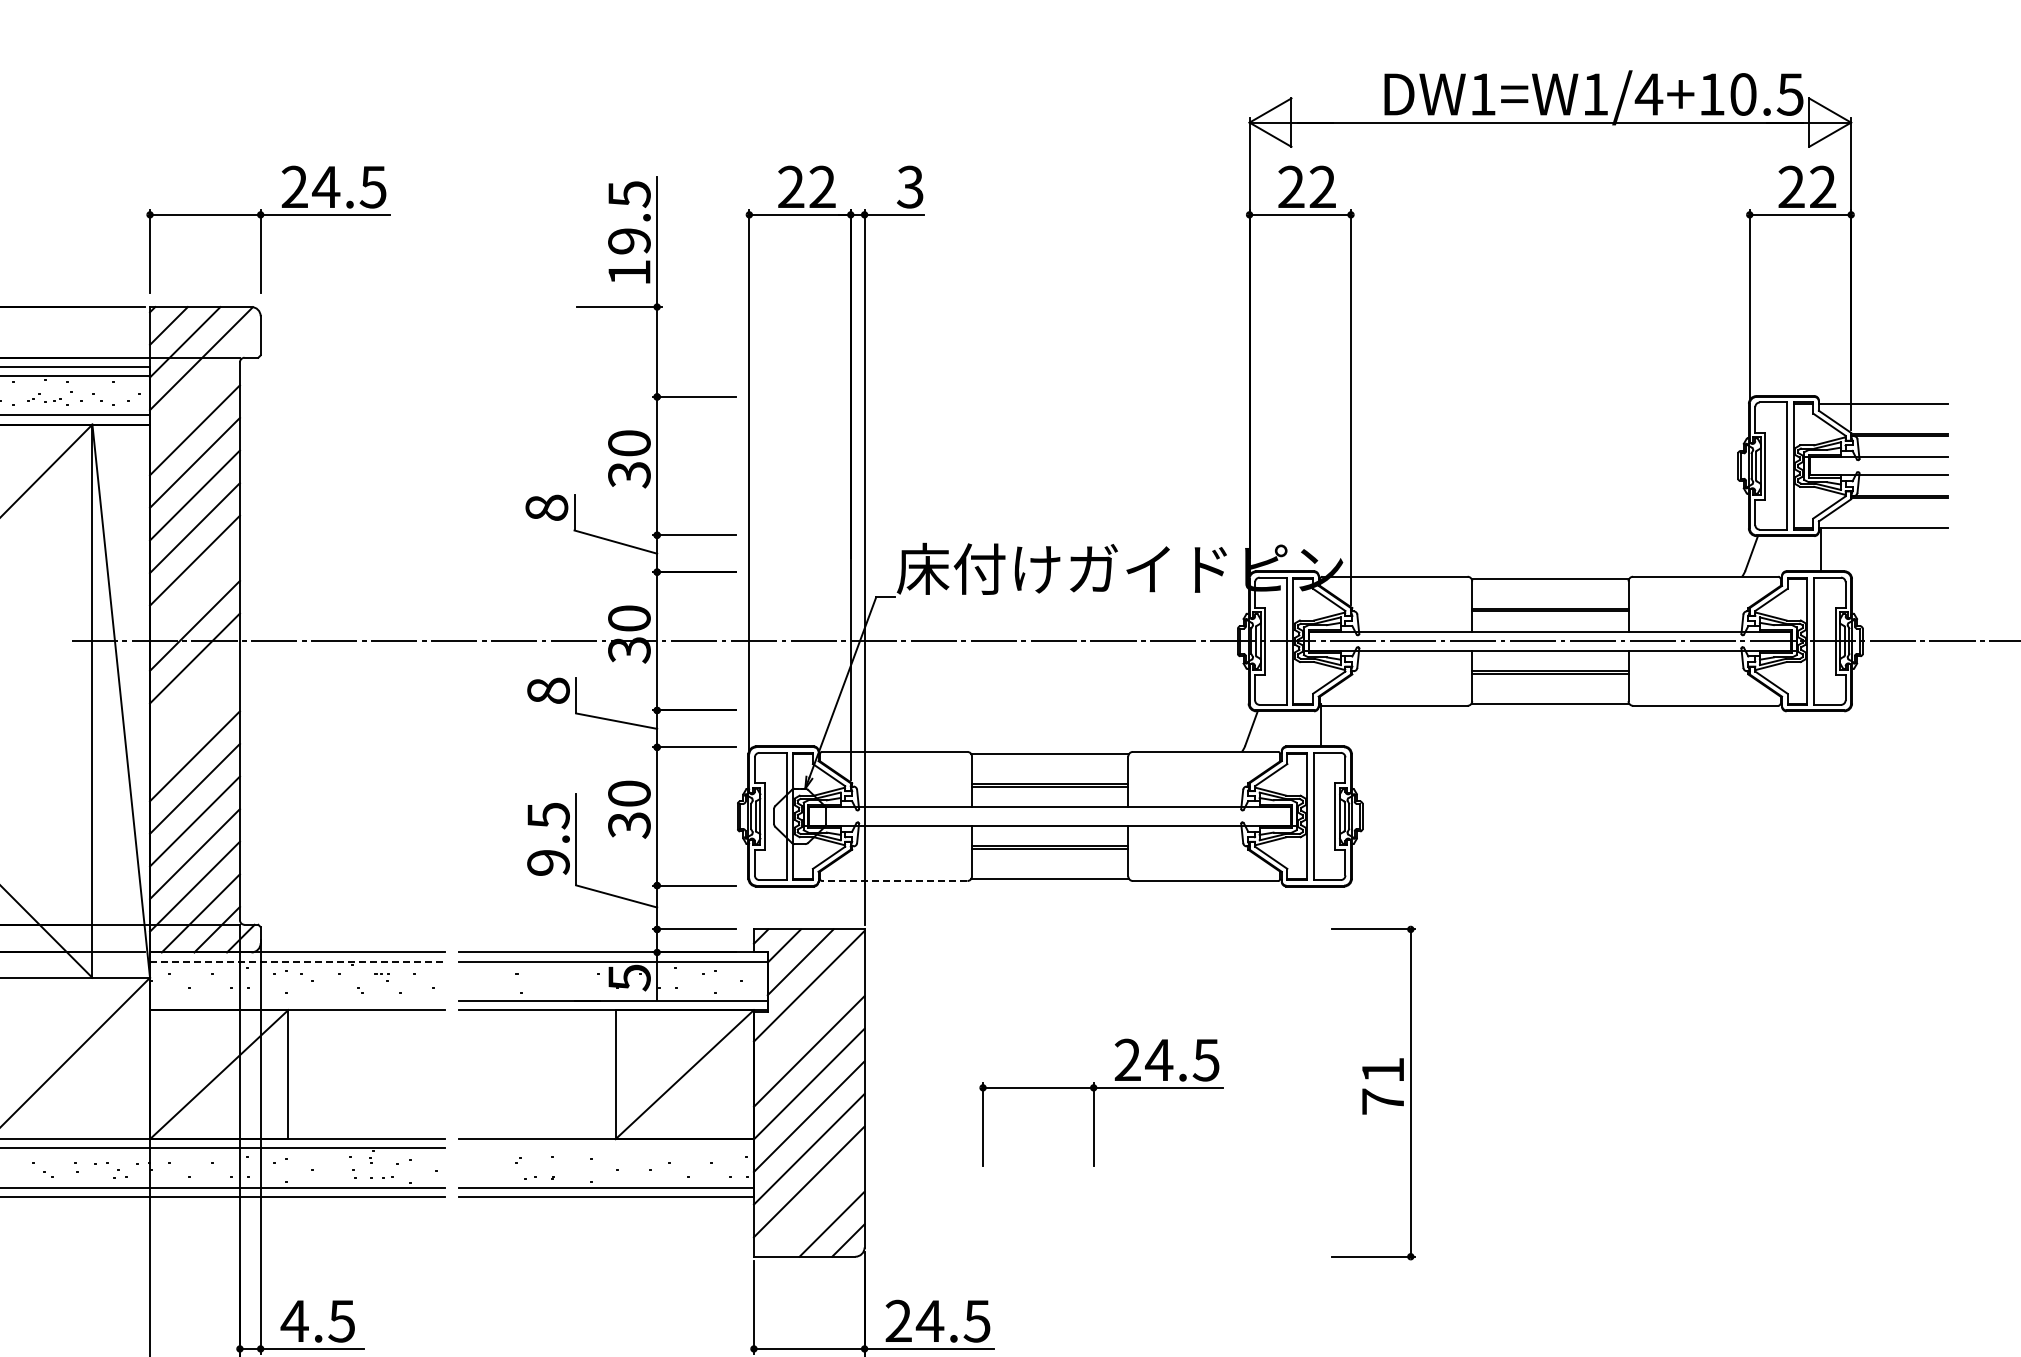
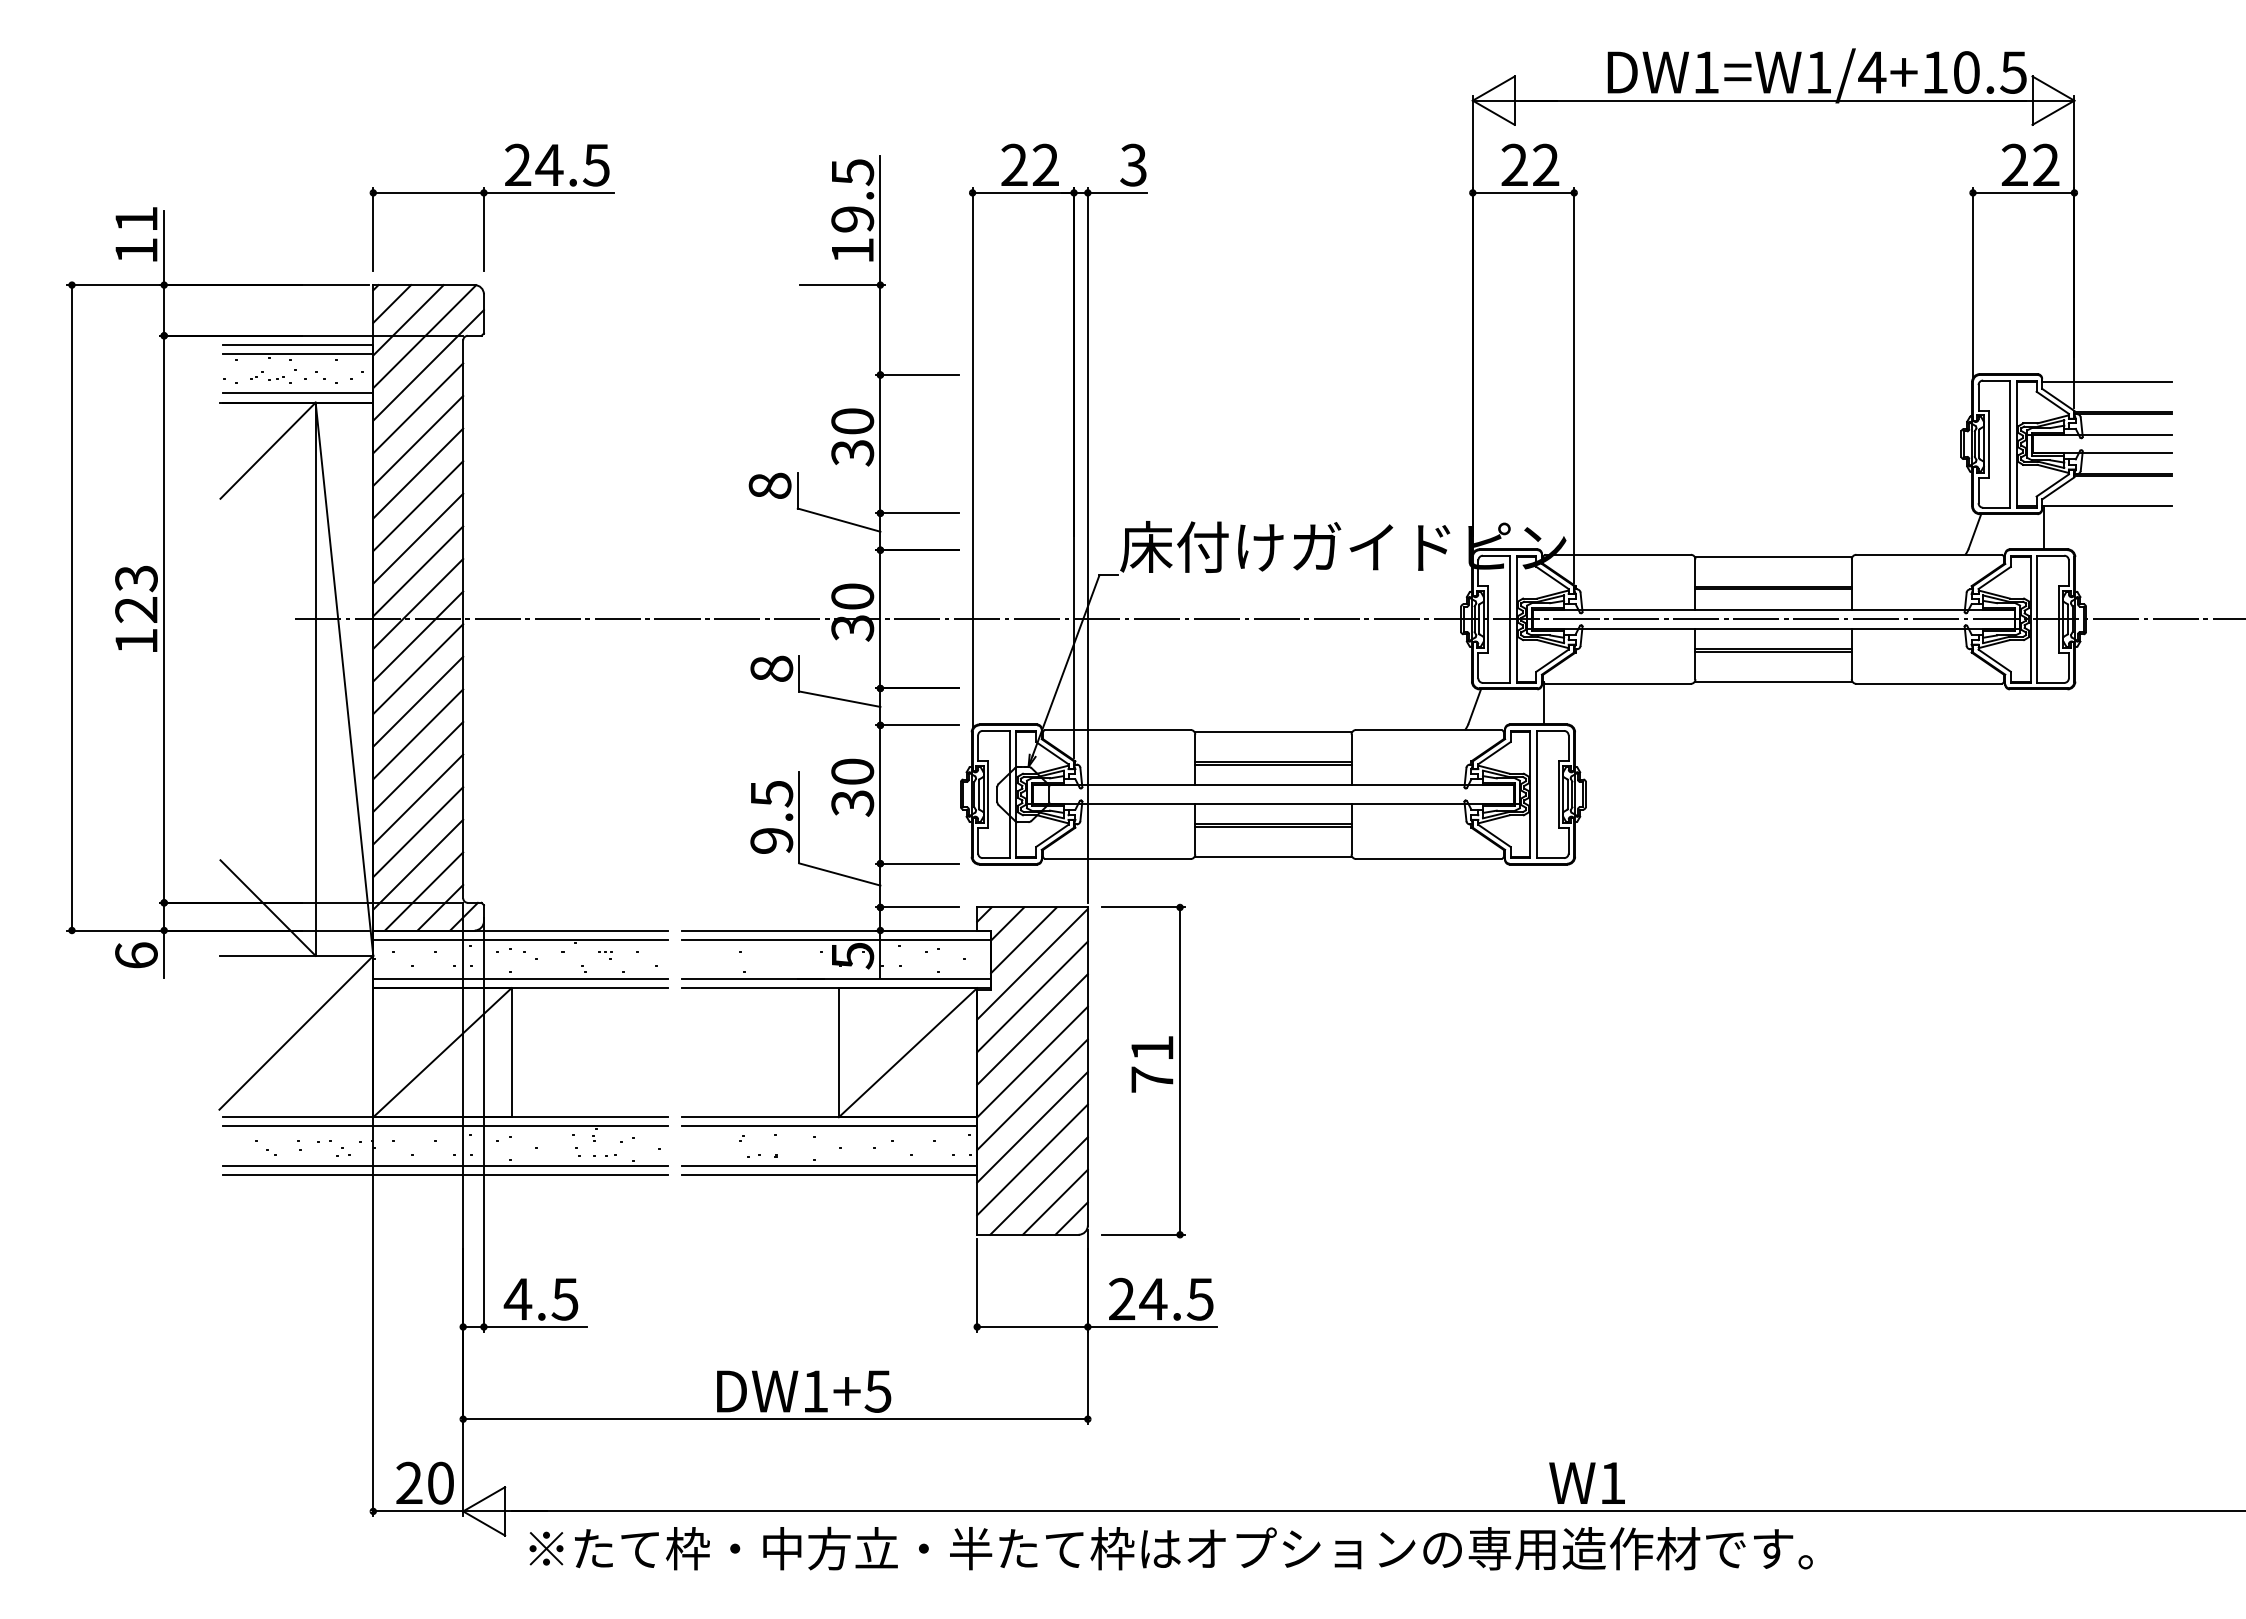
line: (205, 387) -> (428, 365), added
line: (195, 593) -> (418, 571), added
line: (195, 691) -> (418, 669), added
line: (195, 723) -> (418, 701), added
line: (895, 881) -> (1118, 859), dashed -> solid
line: (297, 961) -> (520, 939), dashed -> solid
line: (297, 1000) -> (520, 978), added
line: (809, 1018) -> (1032, 996), added
part: (1374, 1092) -> (1143, 1070), moved
part: (1094, 1102) -> (1317, 1080), removed
line: (606, 1148) -> (829, 1126), added
line: (815, 1207) -> (1038, 1185), added

